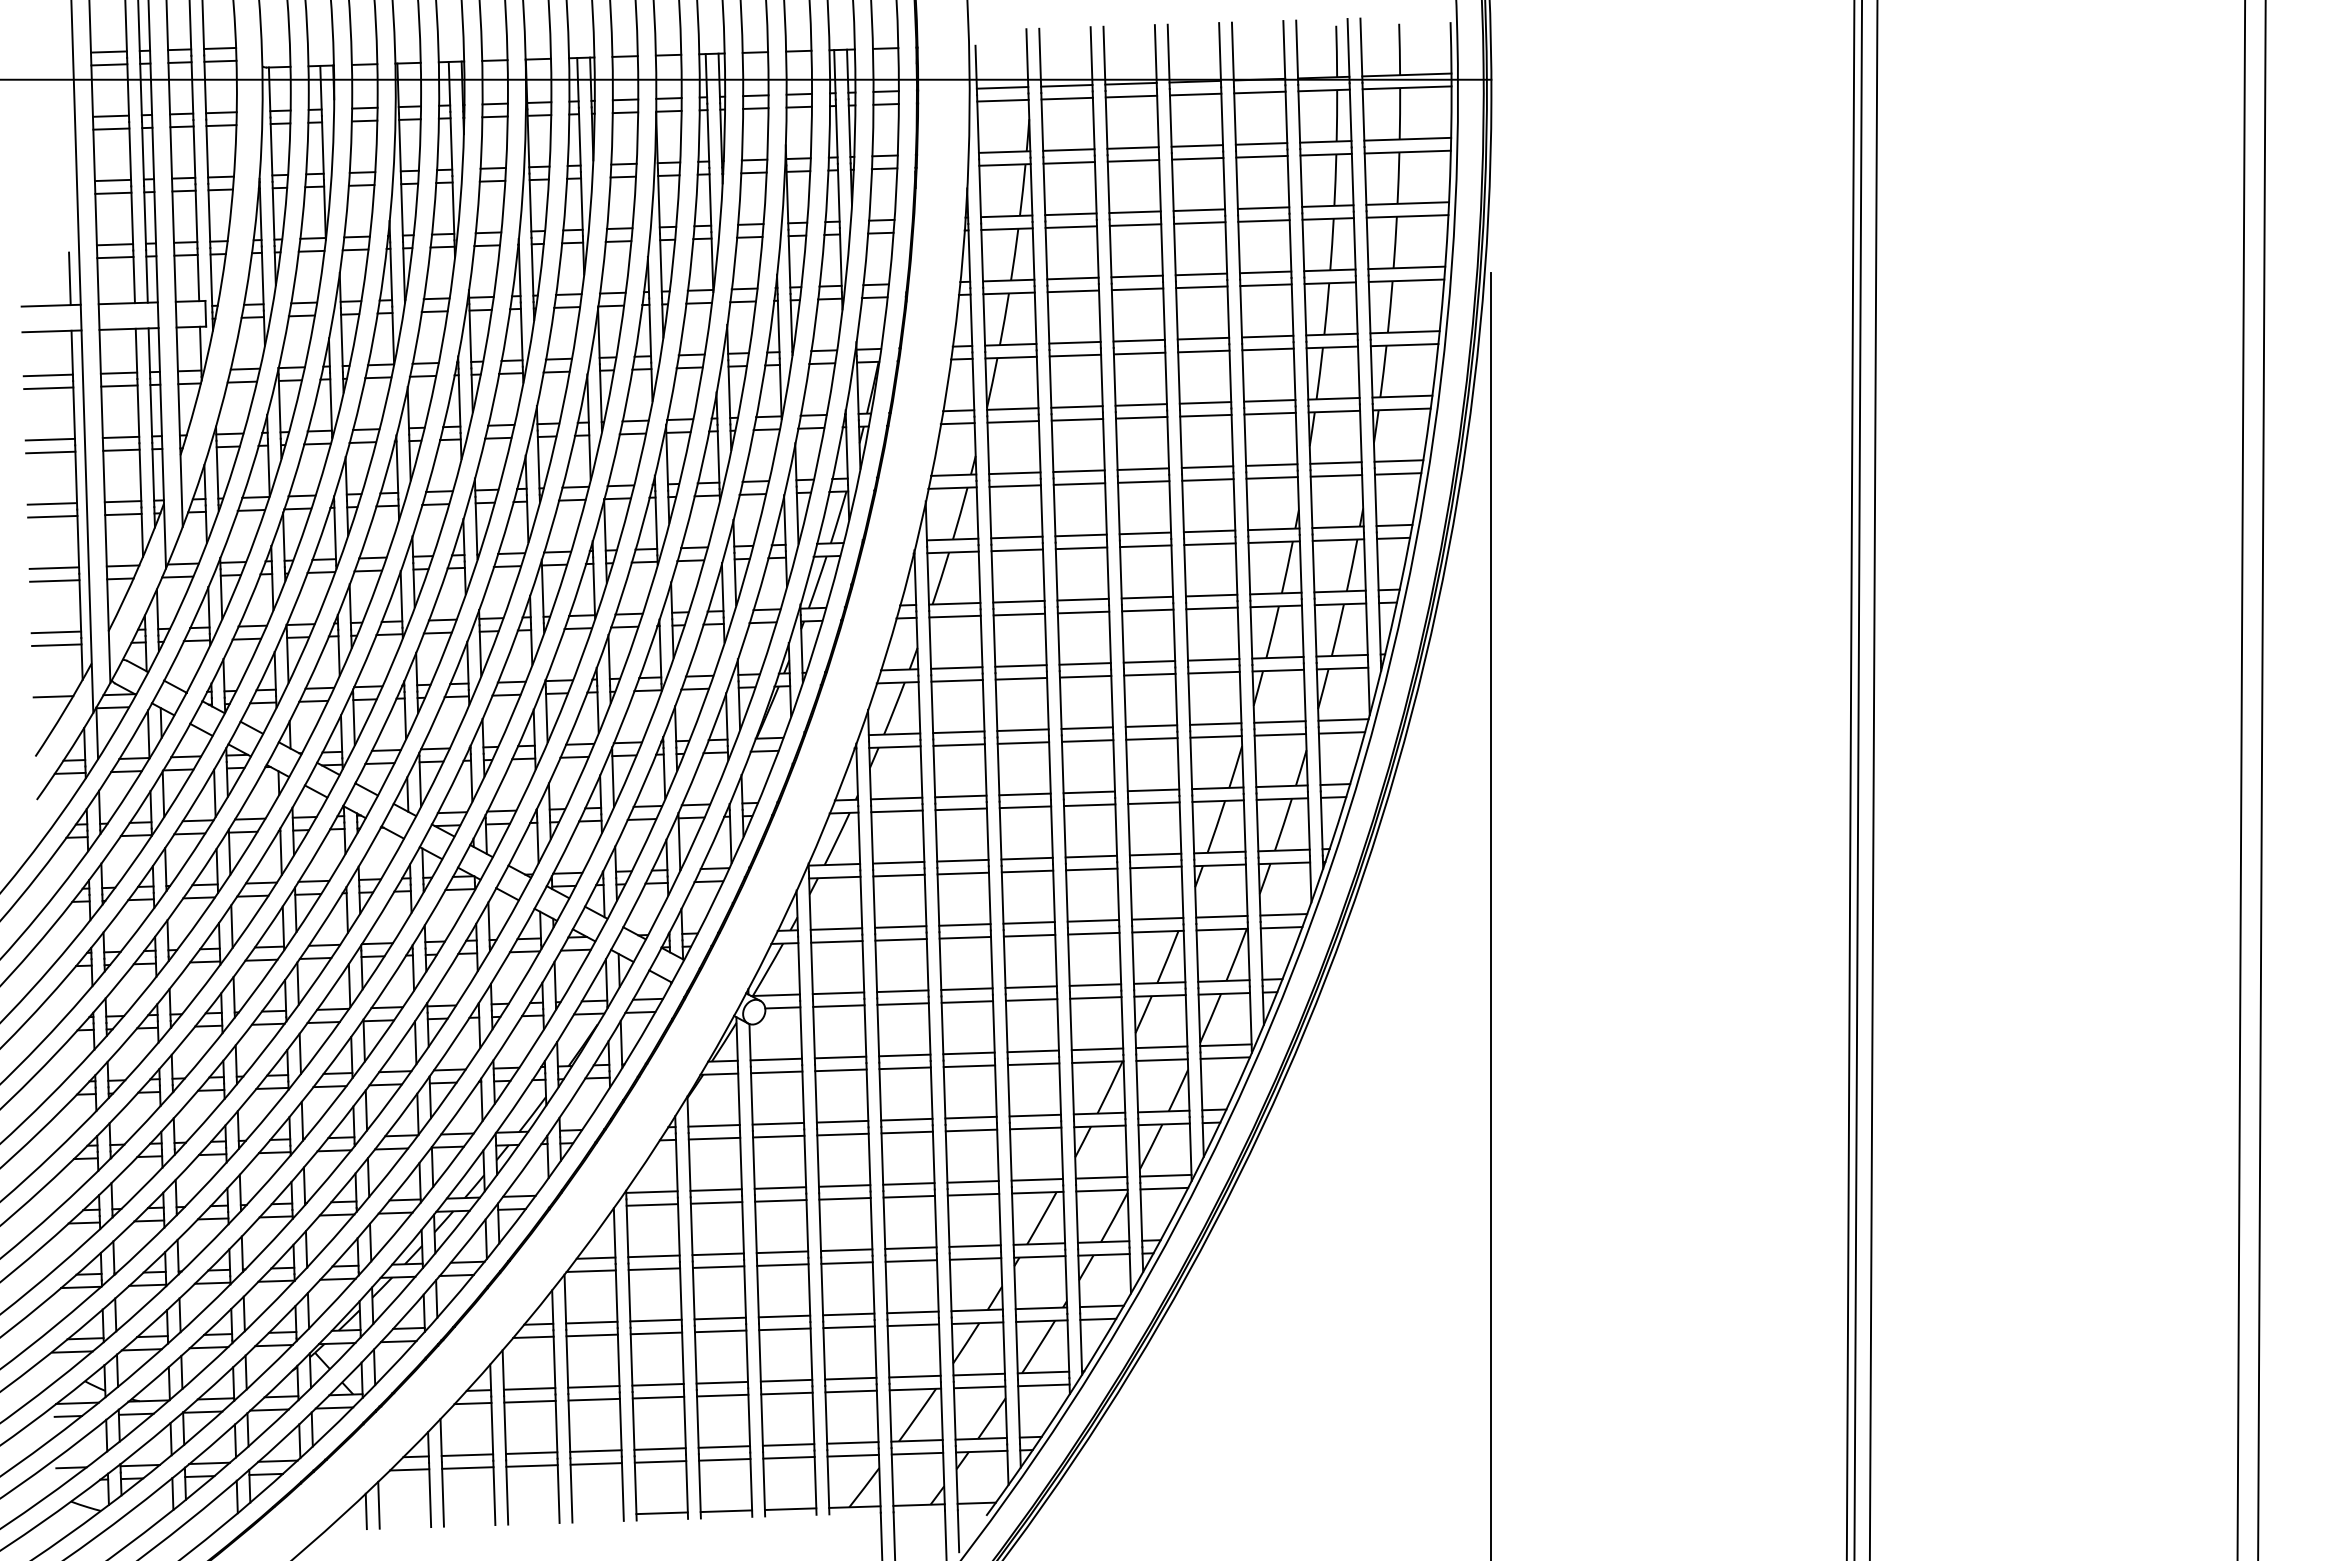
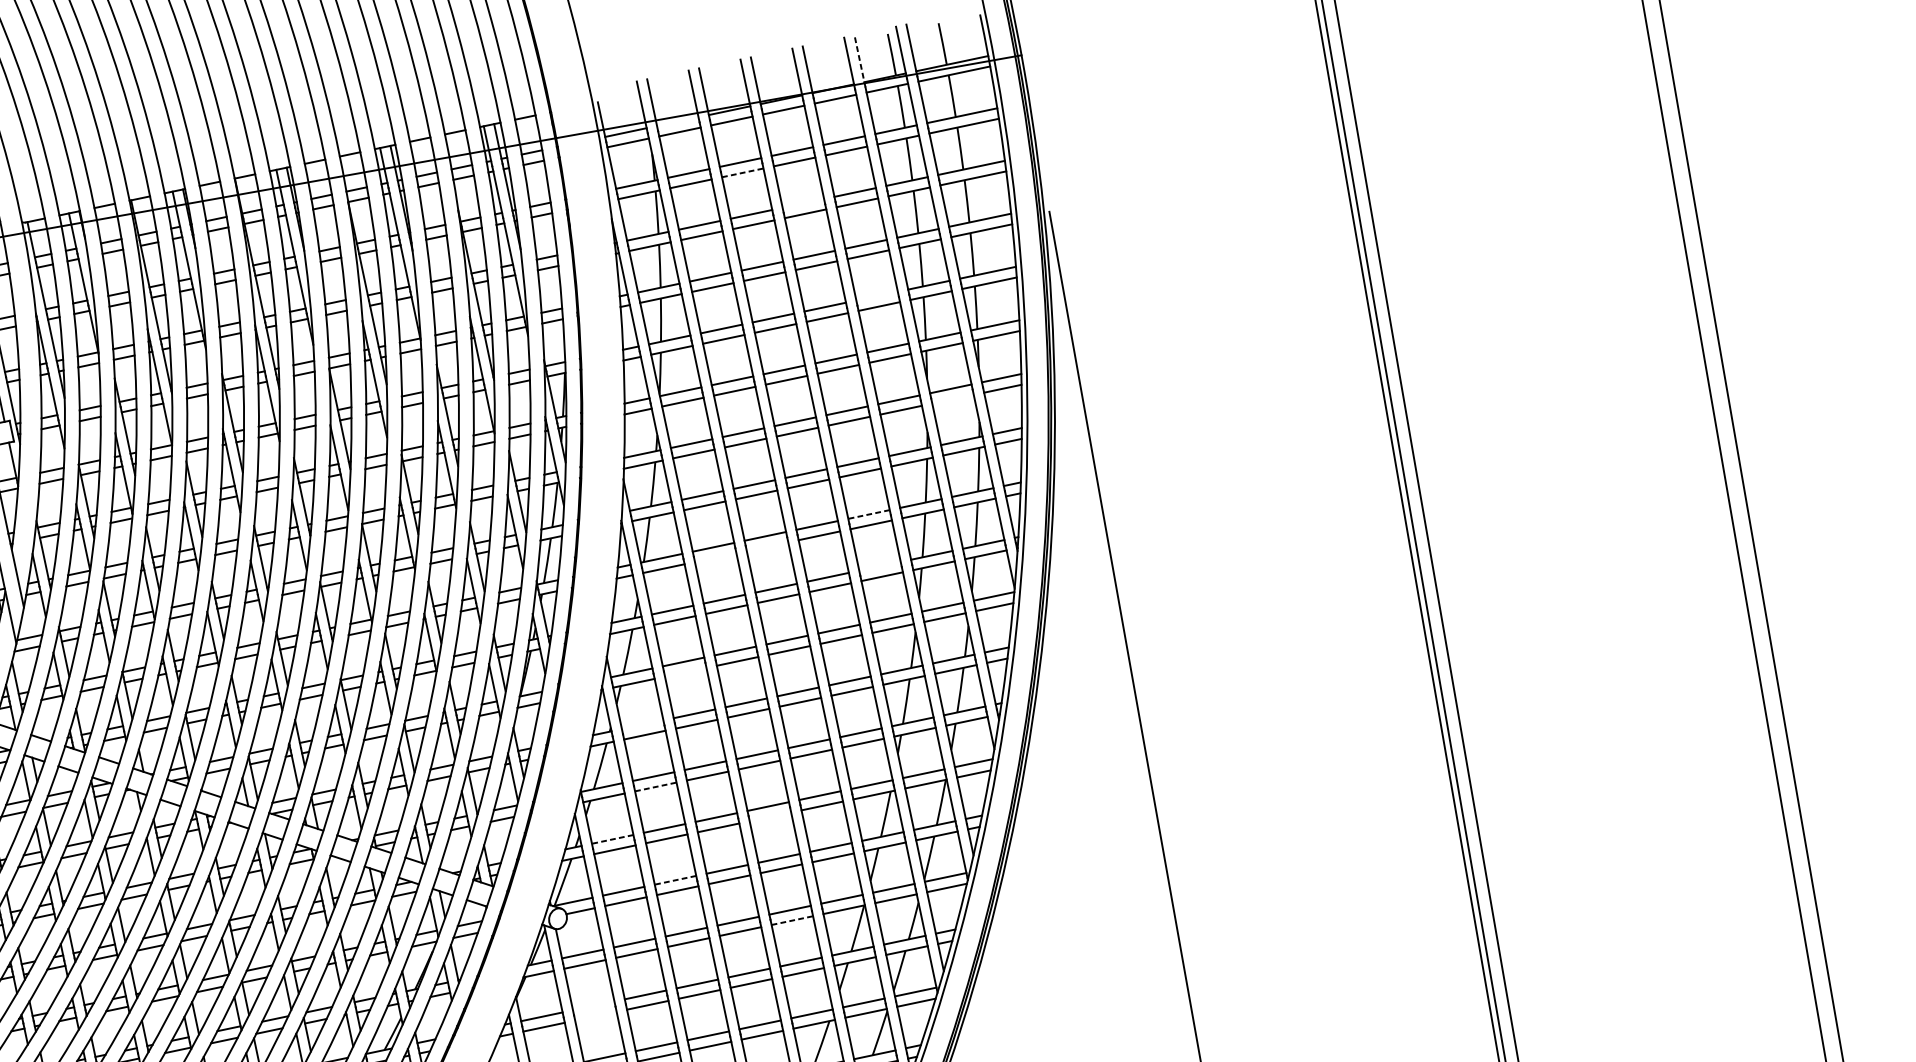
line: (1297, 52) -> (860, 61), solid -> dashed
line: (1066, 85) -> (677, 121), removed
line: (1133, 160) -> (742, 172), solid -> dashed
line: (1199, 210) -> (803, 203), removed
line: (1267, 336) -> (876, 296), removed
line: (1336, 475) -> (953, 398), removed
line: (1211, 595) -> (868, 514), solid -> dashed
line: (1083, 612) -> (767, 546), removed
line: (1019, 614) -> (715, 557), removed
line: (1213, 659) -> (879, 566), removed
line: (958, 744) -> (685, 671), removed
line: (896, 798) -> (642, 724), removed
line: (899, 875) -> (656, 786), solid -> dashed
line: (836, 929) -> (612, 839), solid -> dashed
line: (1029, 935) -> (770, 816), removed
line: (902, 991) -> (675, 880), solid -> dashed
line: (1033, 1064) -> (792, 920), solid -> dashed
line: (778, 1123) -> (593, 1005), removed
line: (778, 1136) -> (595, 1016), removed

